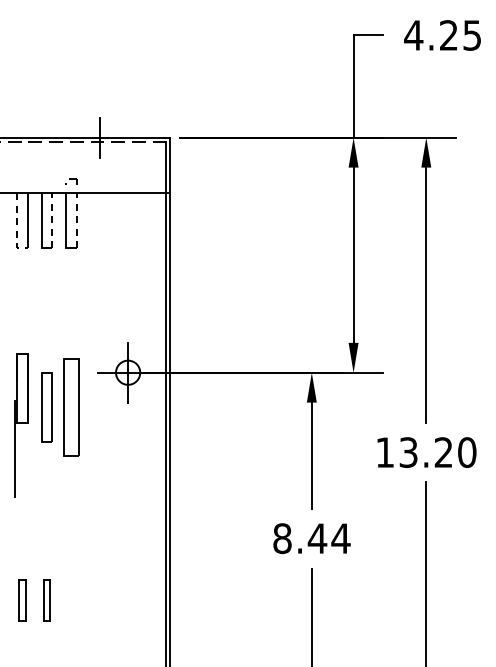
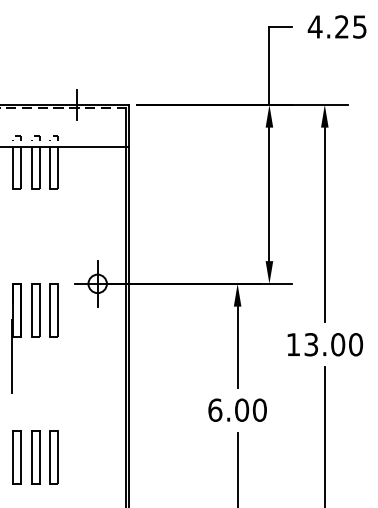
line: (22, 179) -> (17, 136), added
line: (46, 179) -> (35, 136), added
line: (52, 220) -> (40, 167), dashed -> solid
line: (76, 220) -> (58, 167), dashed -> solid
line: (17, 226) -> (13, 172), dashed -> solid
part: (71, 407) -> (54, 310), size x0.71
part: (21, 425) -> (16, 338), moved
text: (443, 452) -> (337, 344), 13.20 -> 13.00
text: (311, 538) -> (237, 410), 8.44 -> 6.00
part: (22, 600) -> (17, 457), size x1.67
part: (46, 600) -> (35, 457), size x1.67
part: (71, 600) -> (54, 457), added

